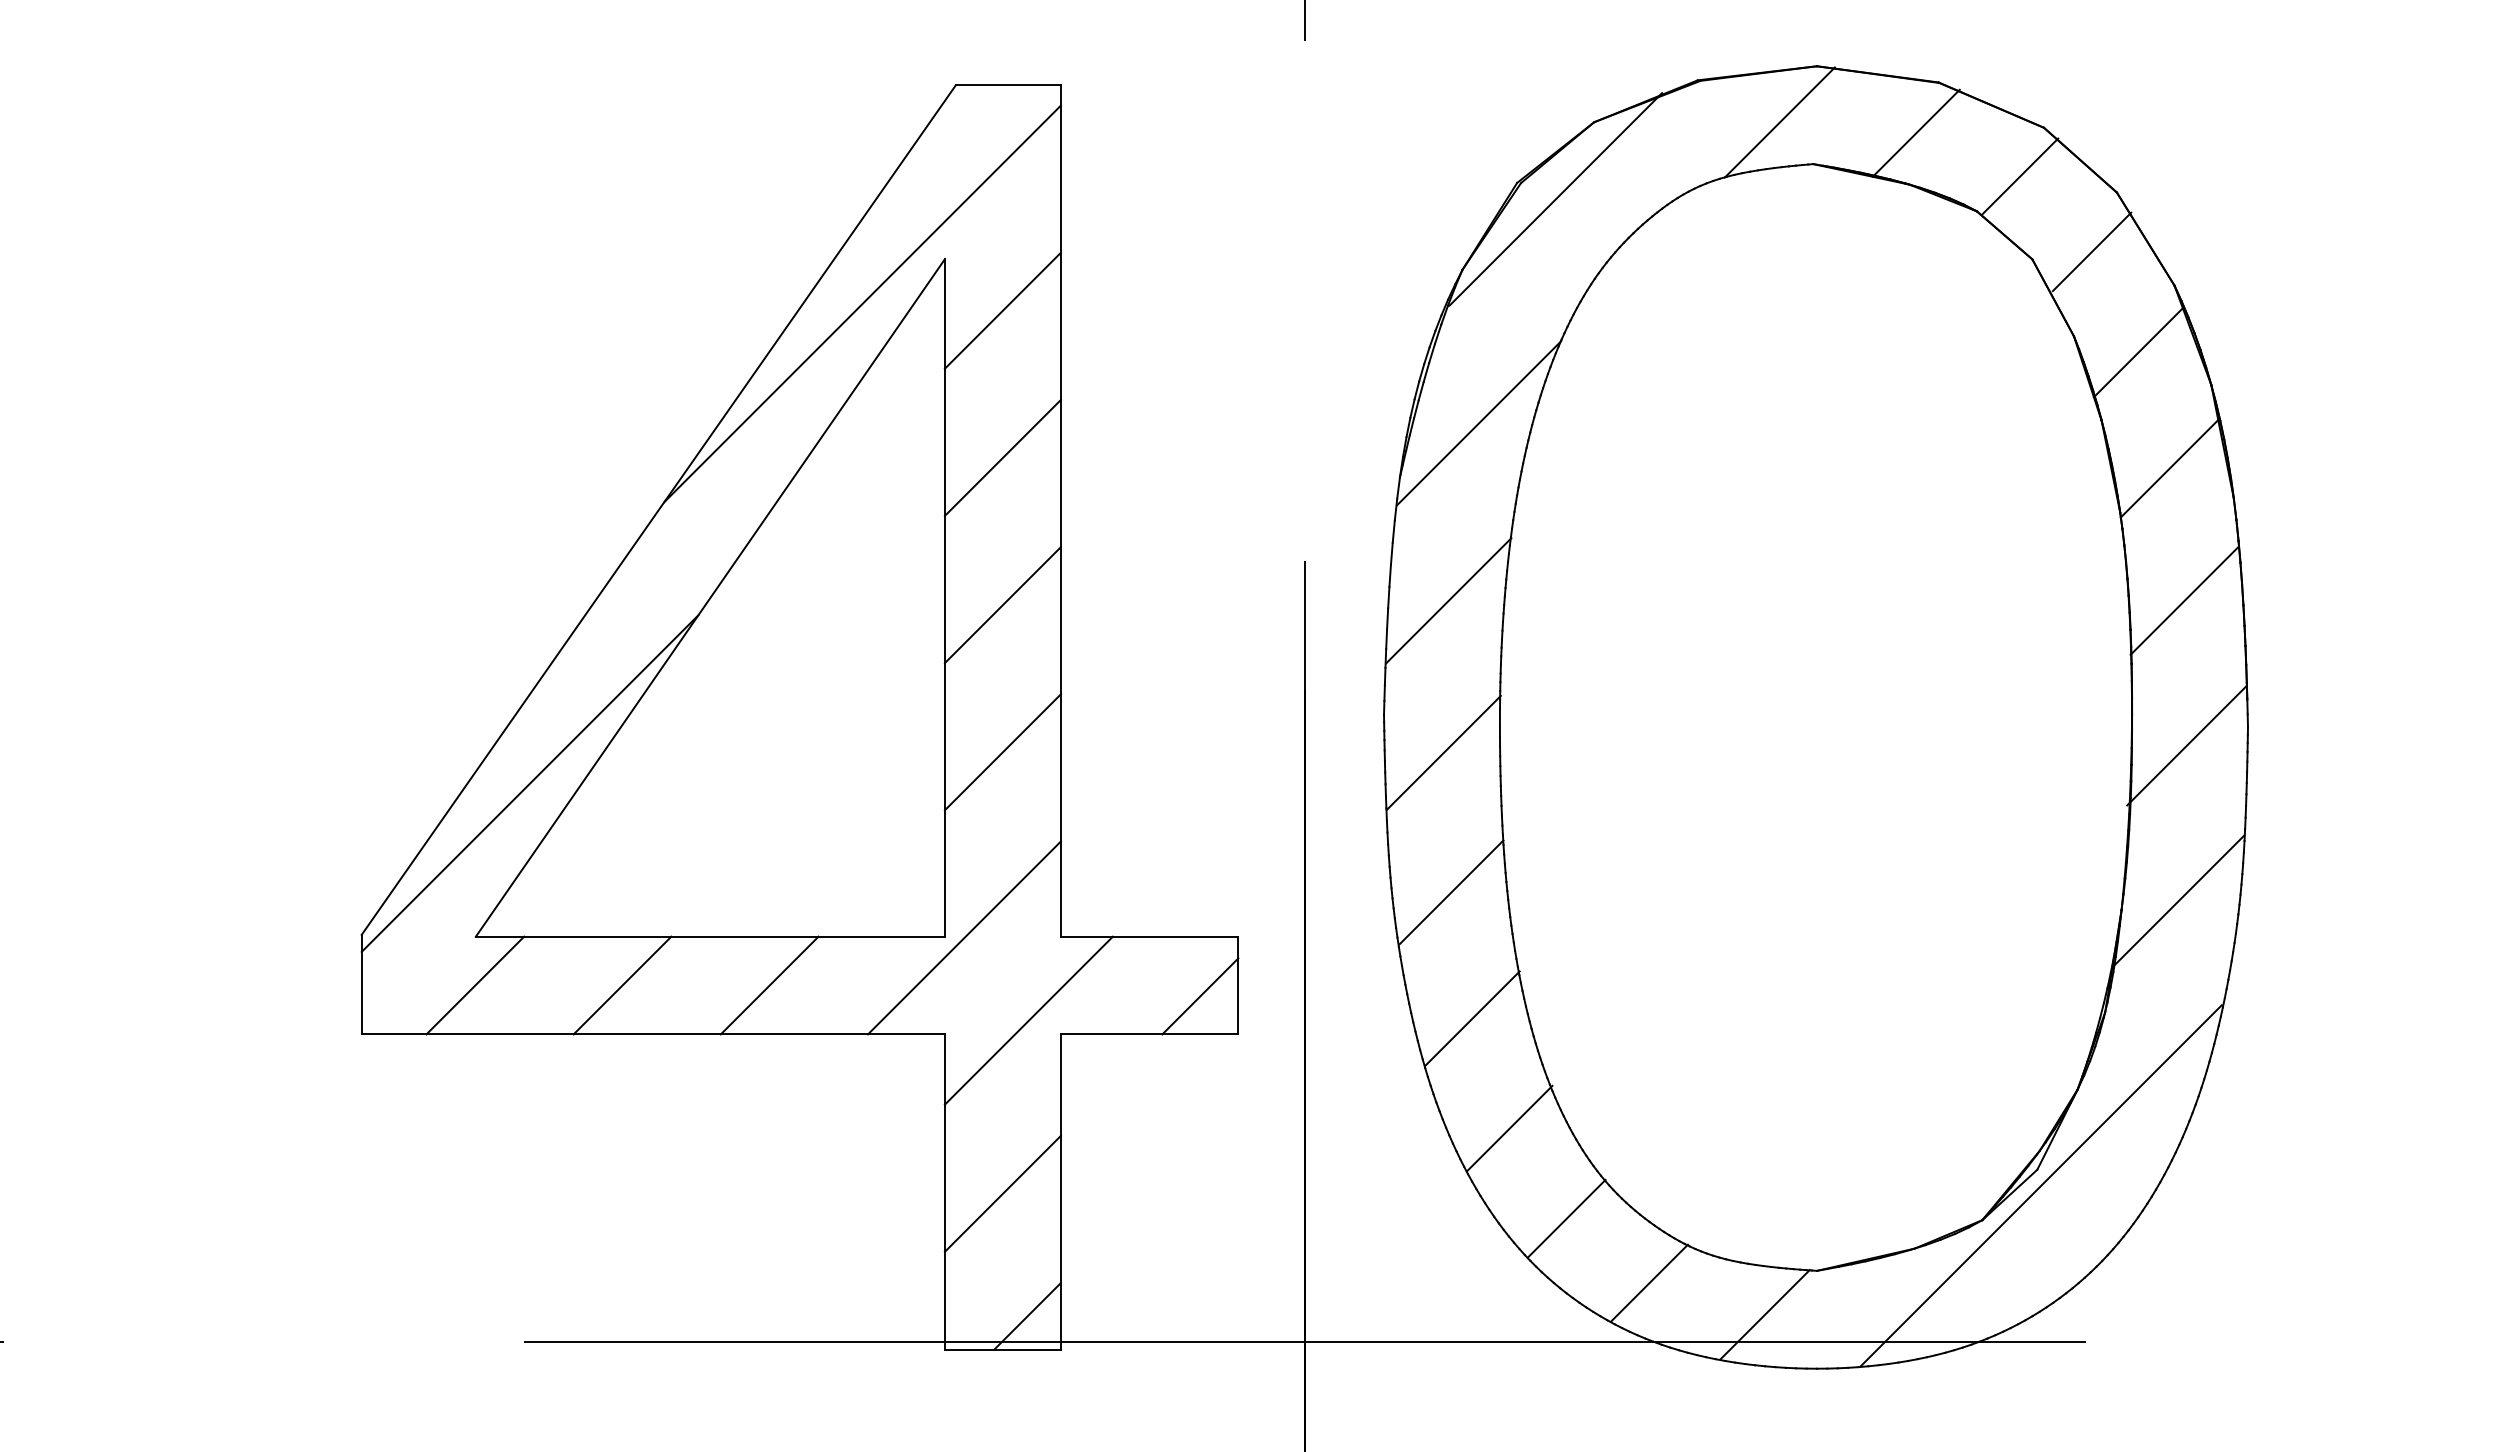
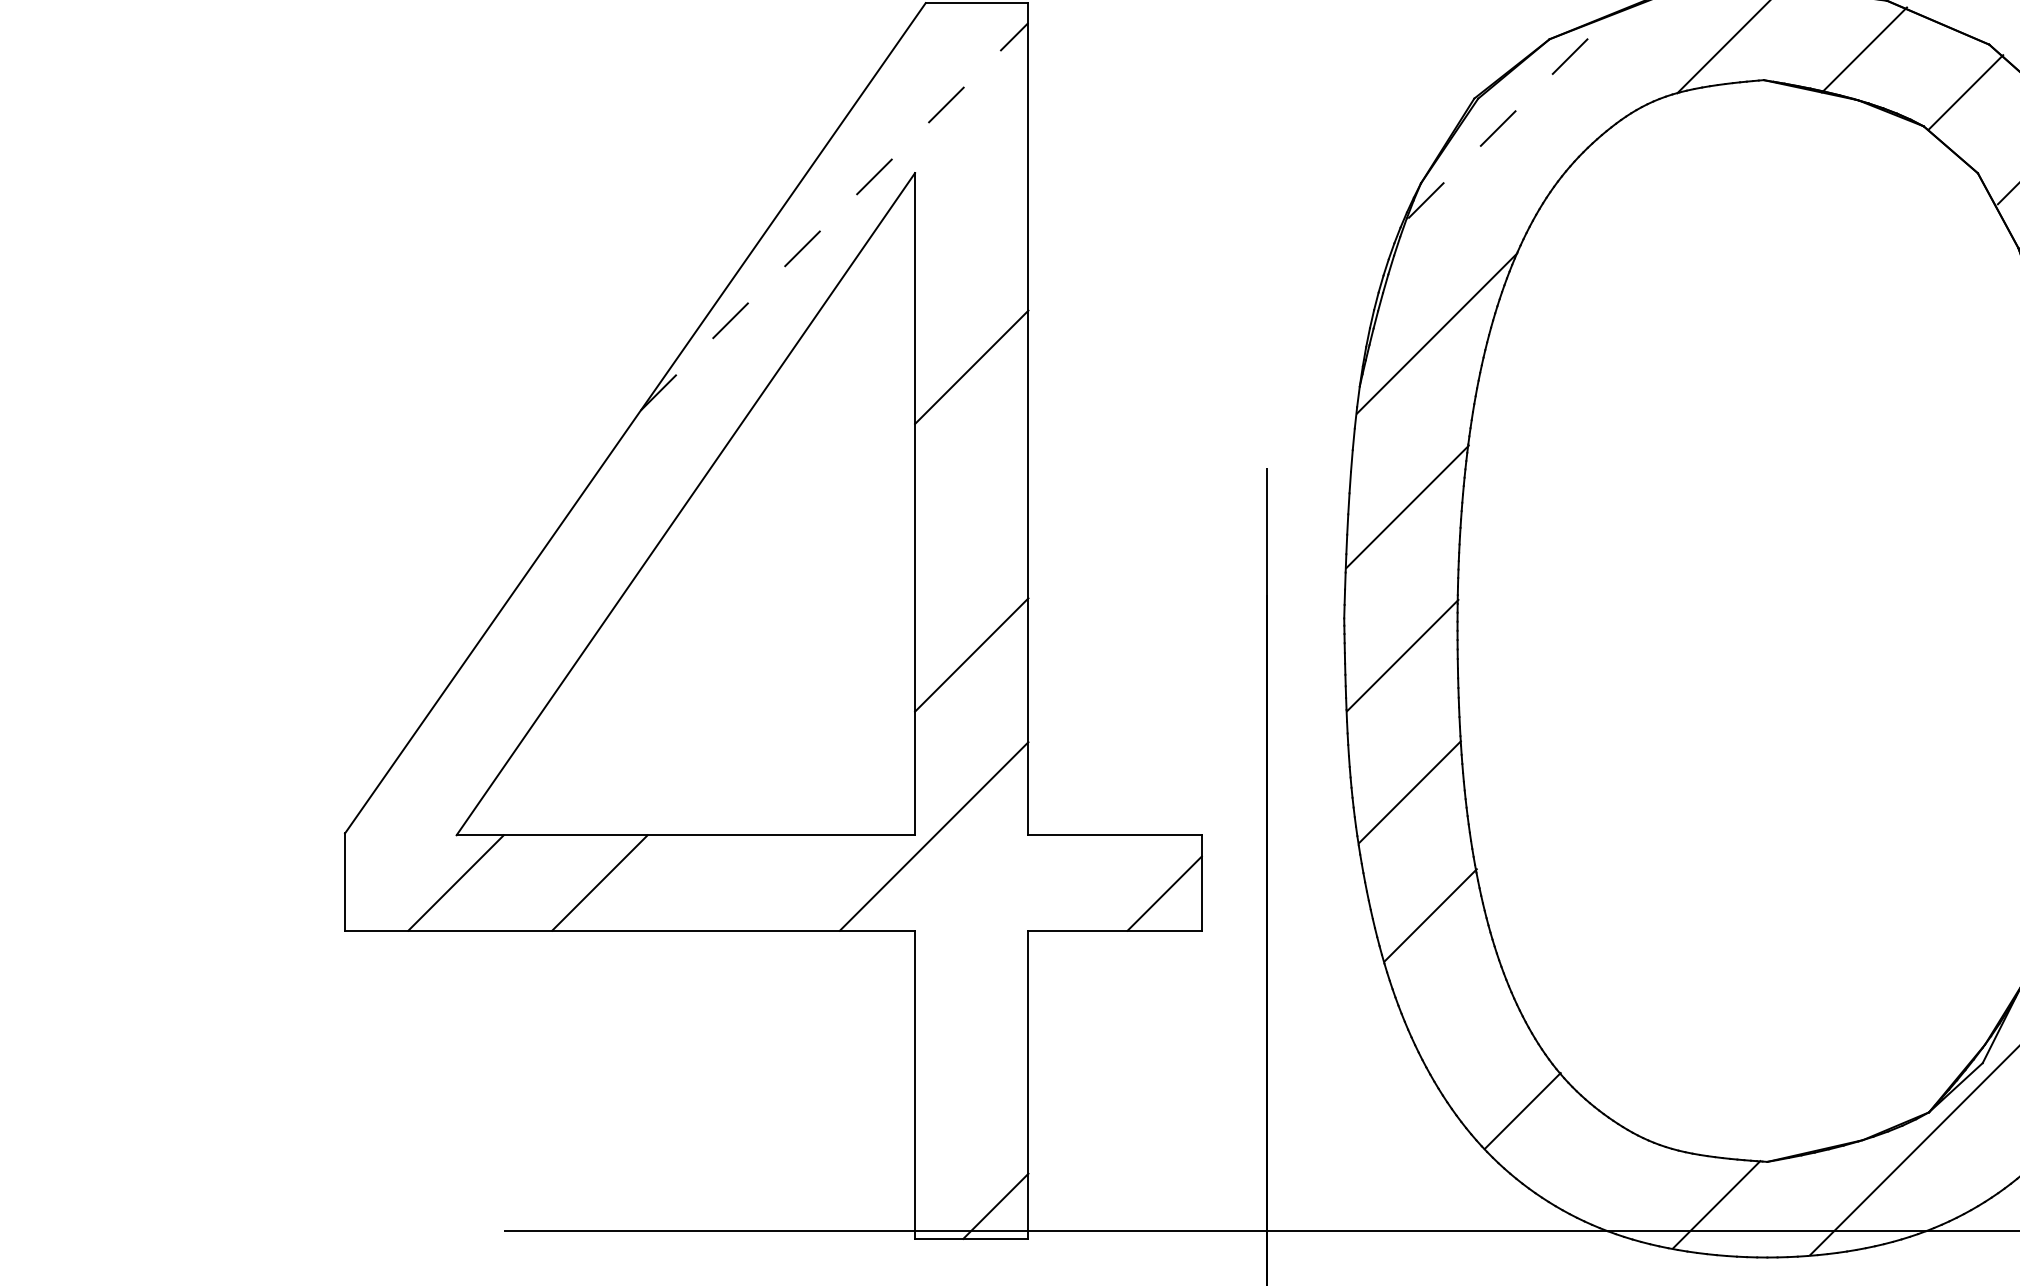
line: (1556, 199) -> (1512, 114), solid -> dashed
line: (862, 303) -> (834, 216), solid -> dashed
line: (1002, 310) -> (971, 223), removed
line: (1002, 605) -> (971, 511), removed
line: (529, 783) -> (509, 685), removed
line: (769, 985) -> (743, 882), removed
line: (1028, 1020) -> (996, 917), removed
line: (1509, 1128) -> (1466, 1022), removed
line: (1002, 1193) -> (971, 1086), removed
line: (1649, 1282) -> (1603, 1173), removed

